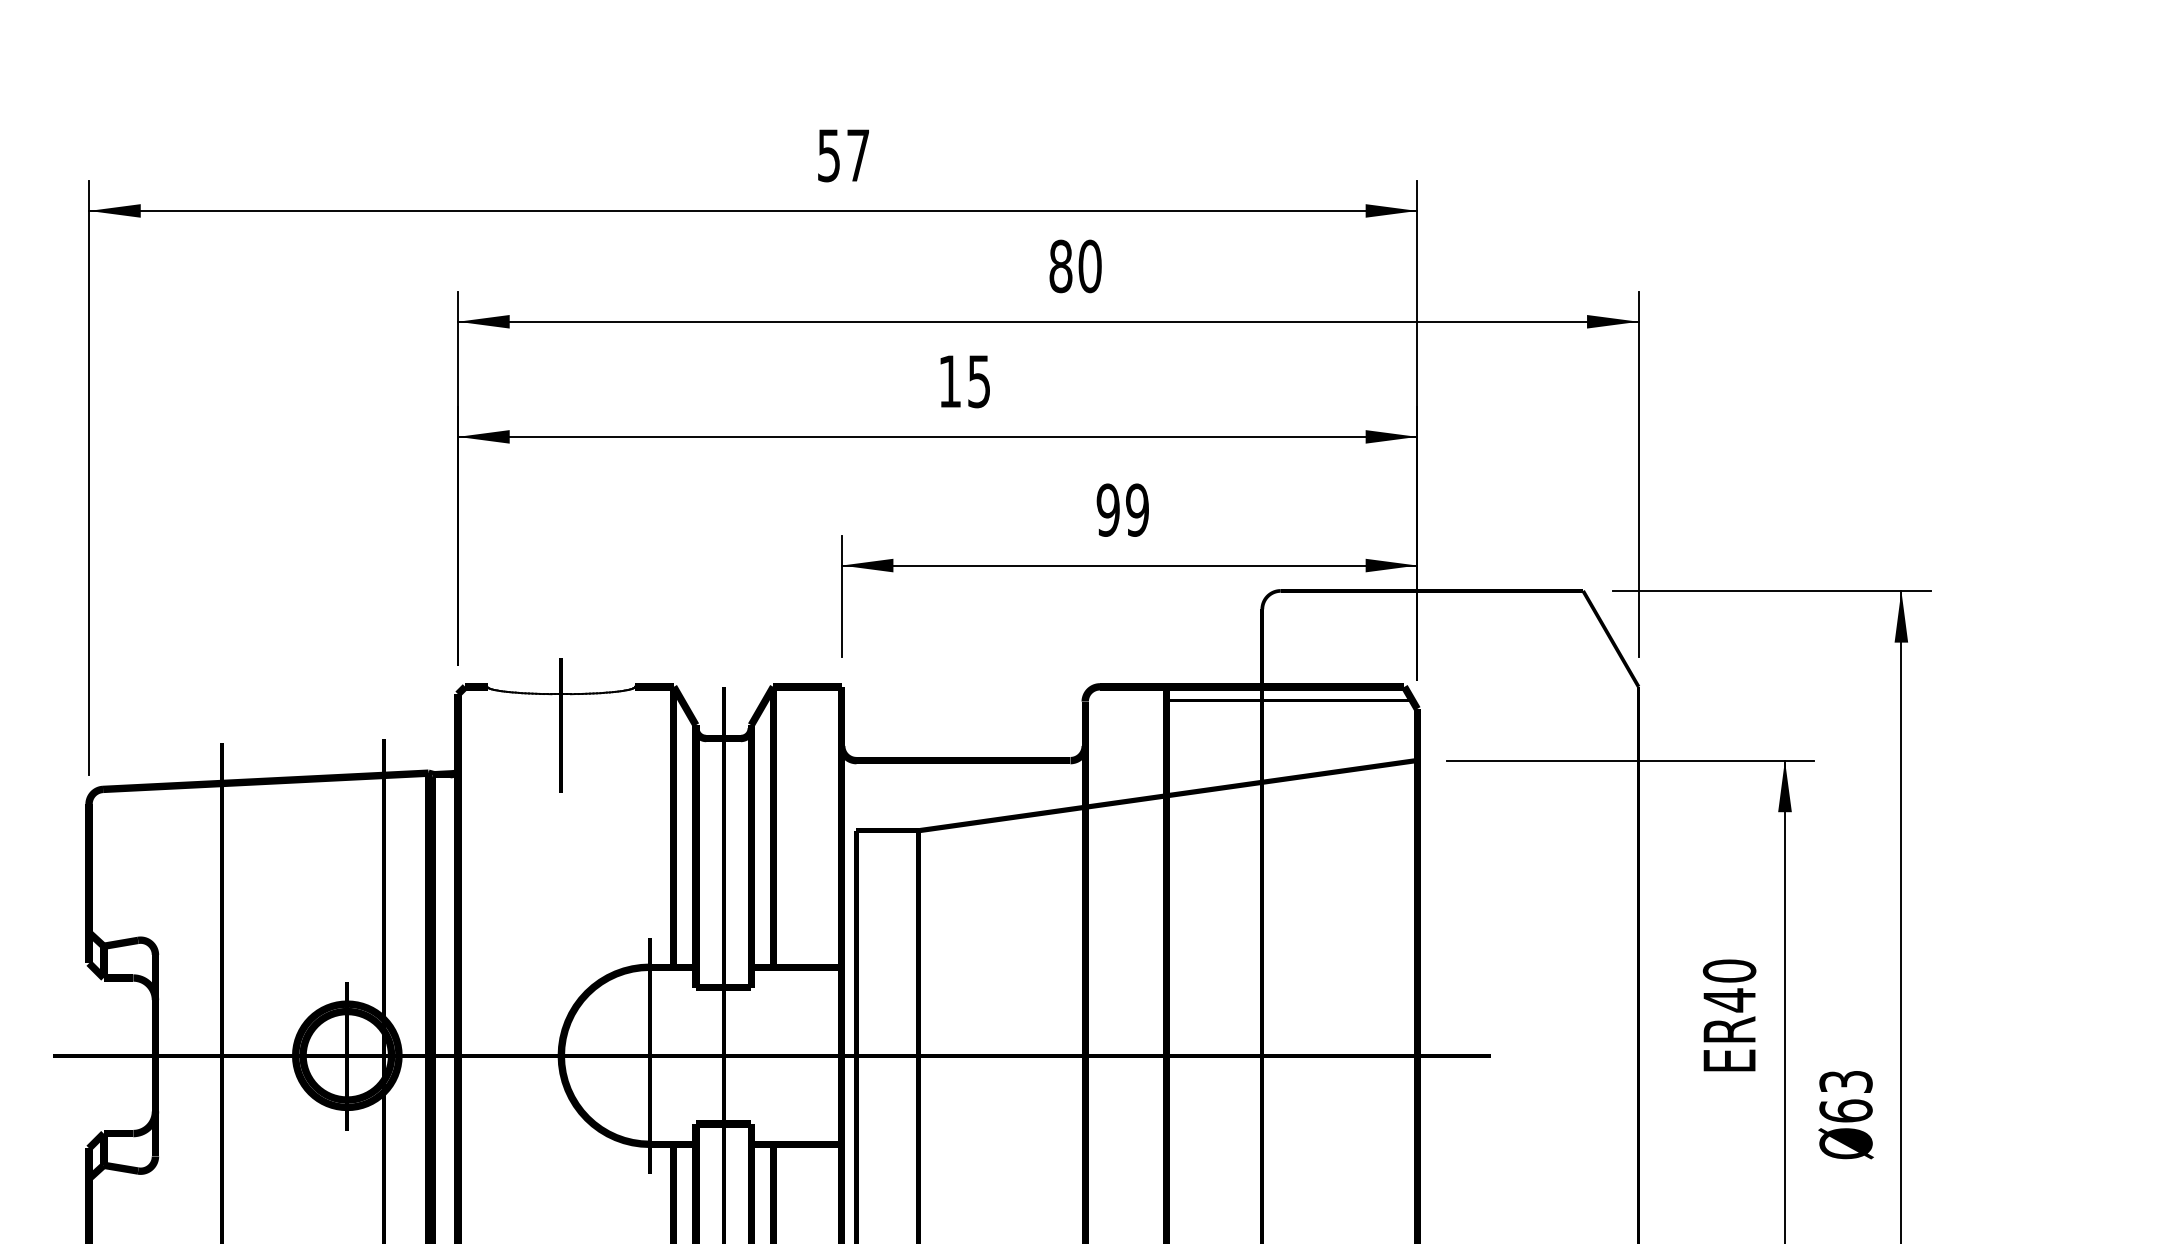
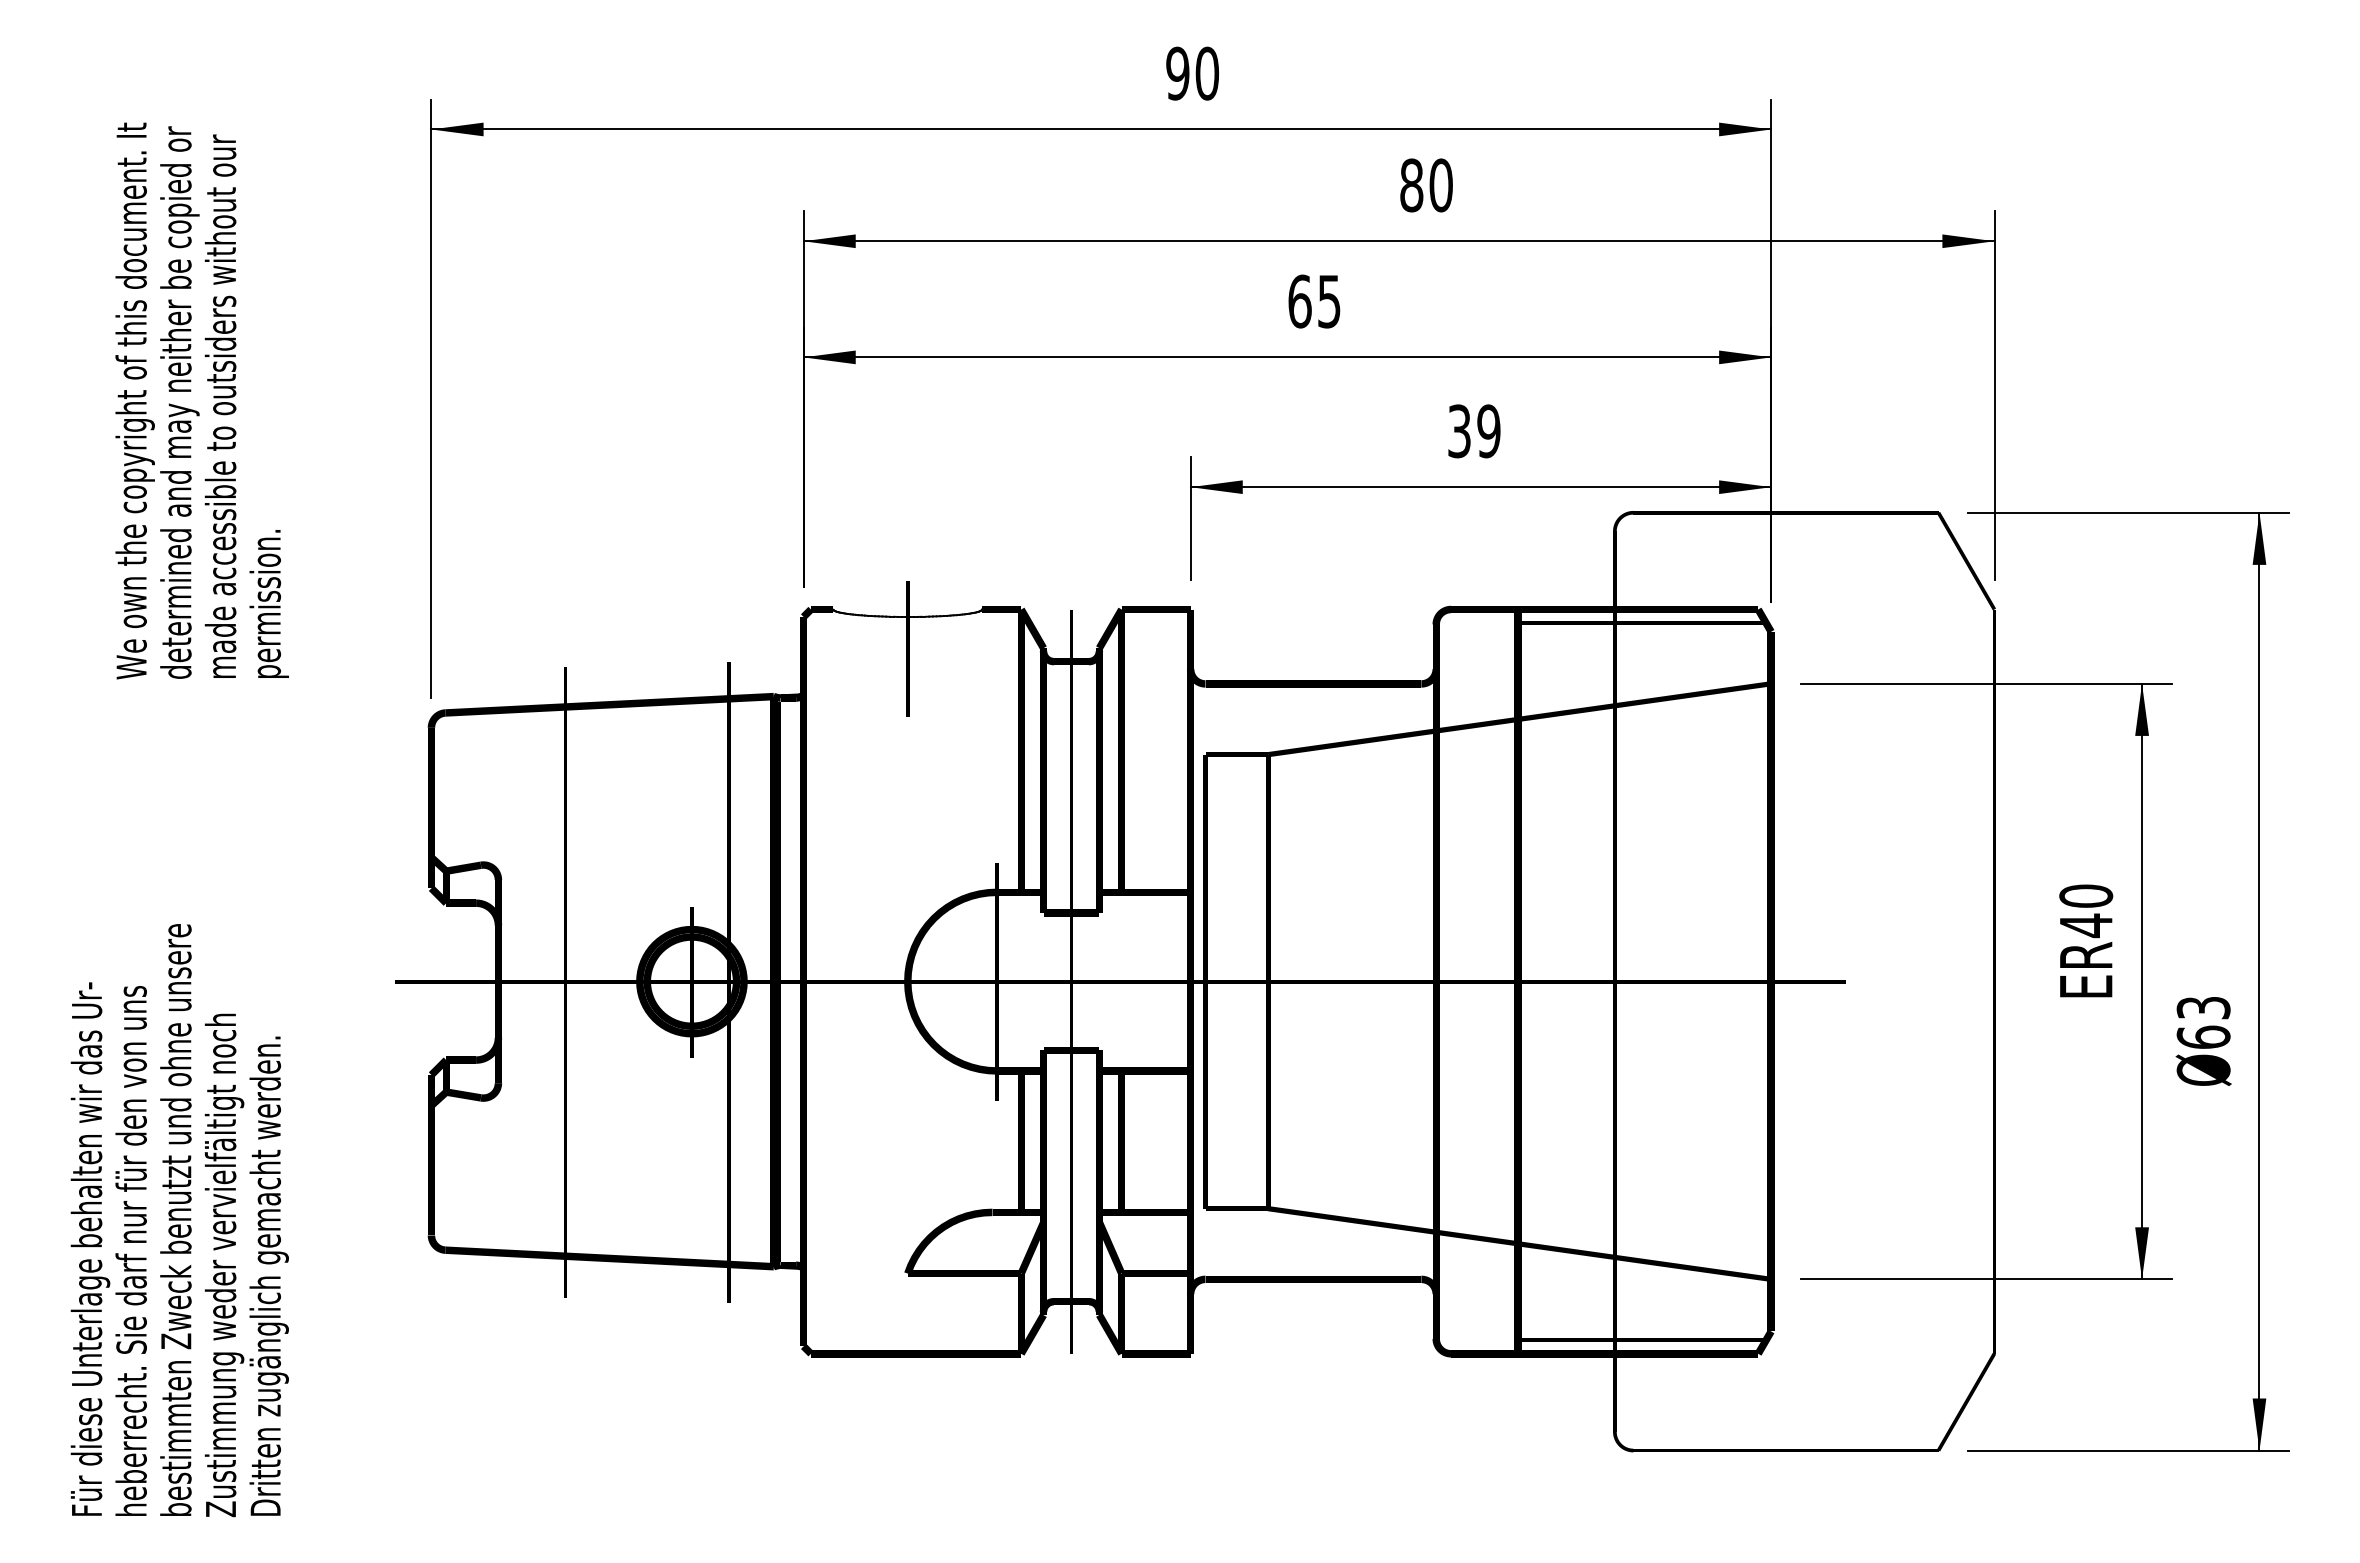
text: (843, 155) -> (1192, 73), 57 -> 90
text: (949, 381) -> (1299, 301), 15 -> 65
text: (1108, 510) -> (1459, 431), 99 -> 39

